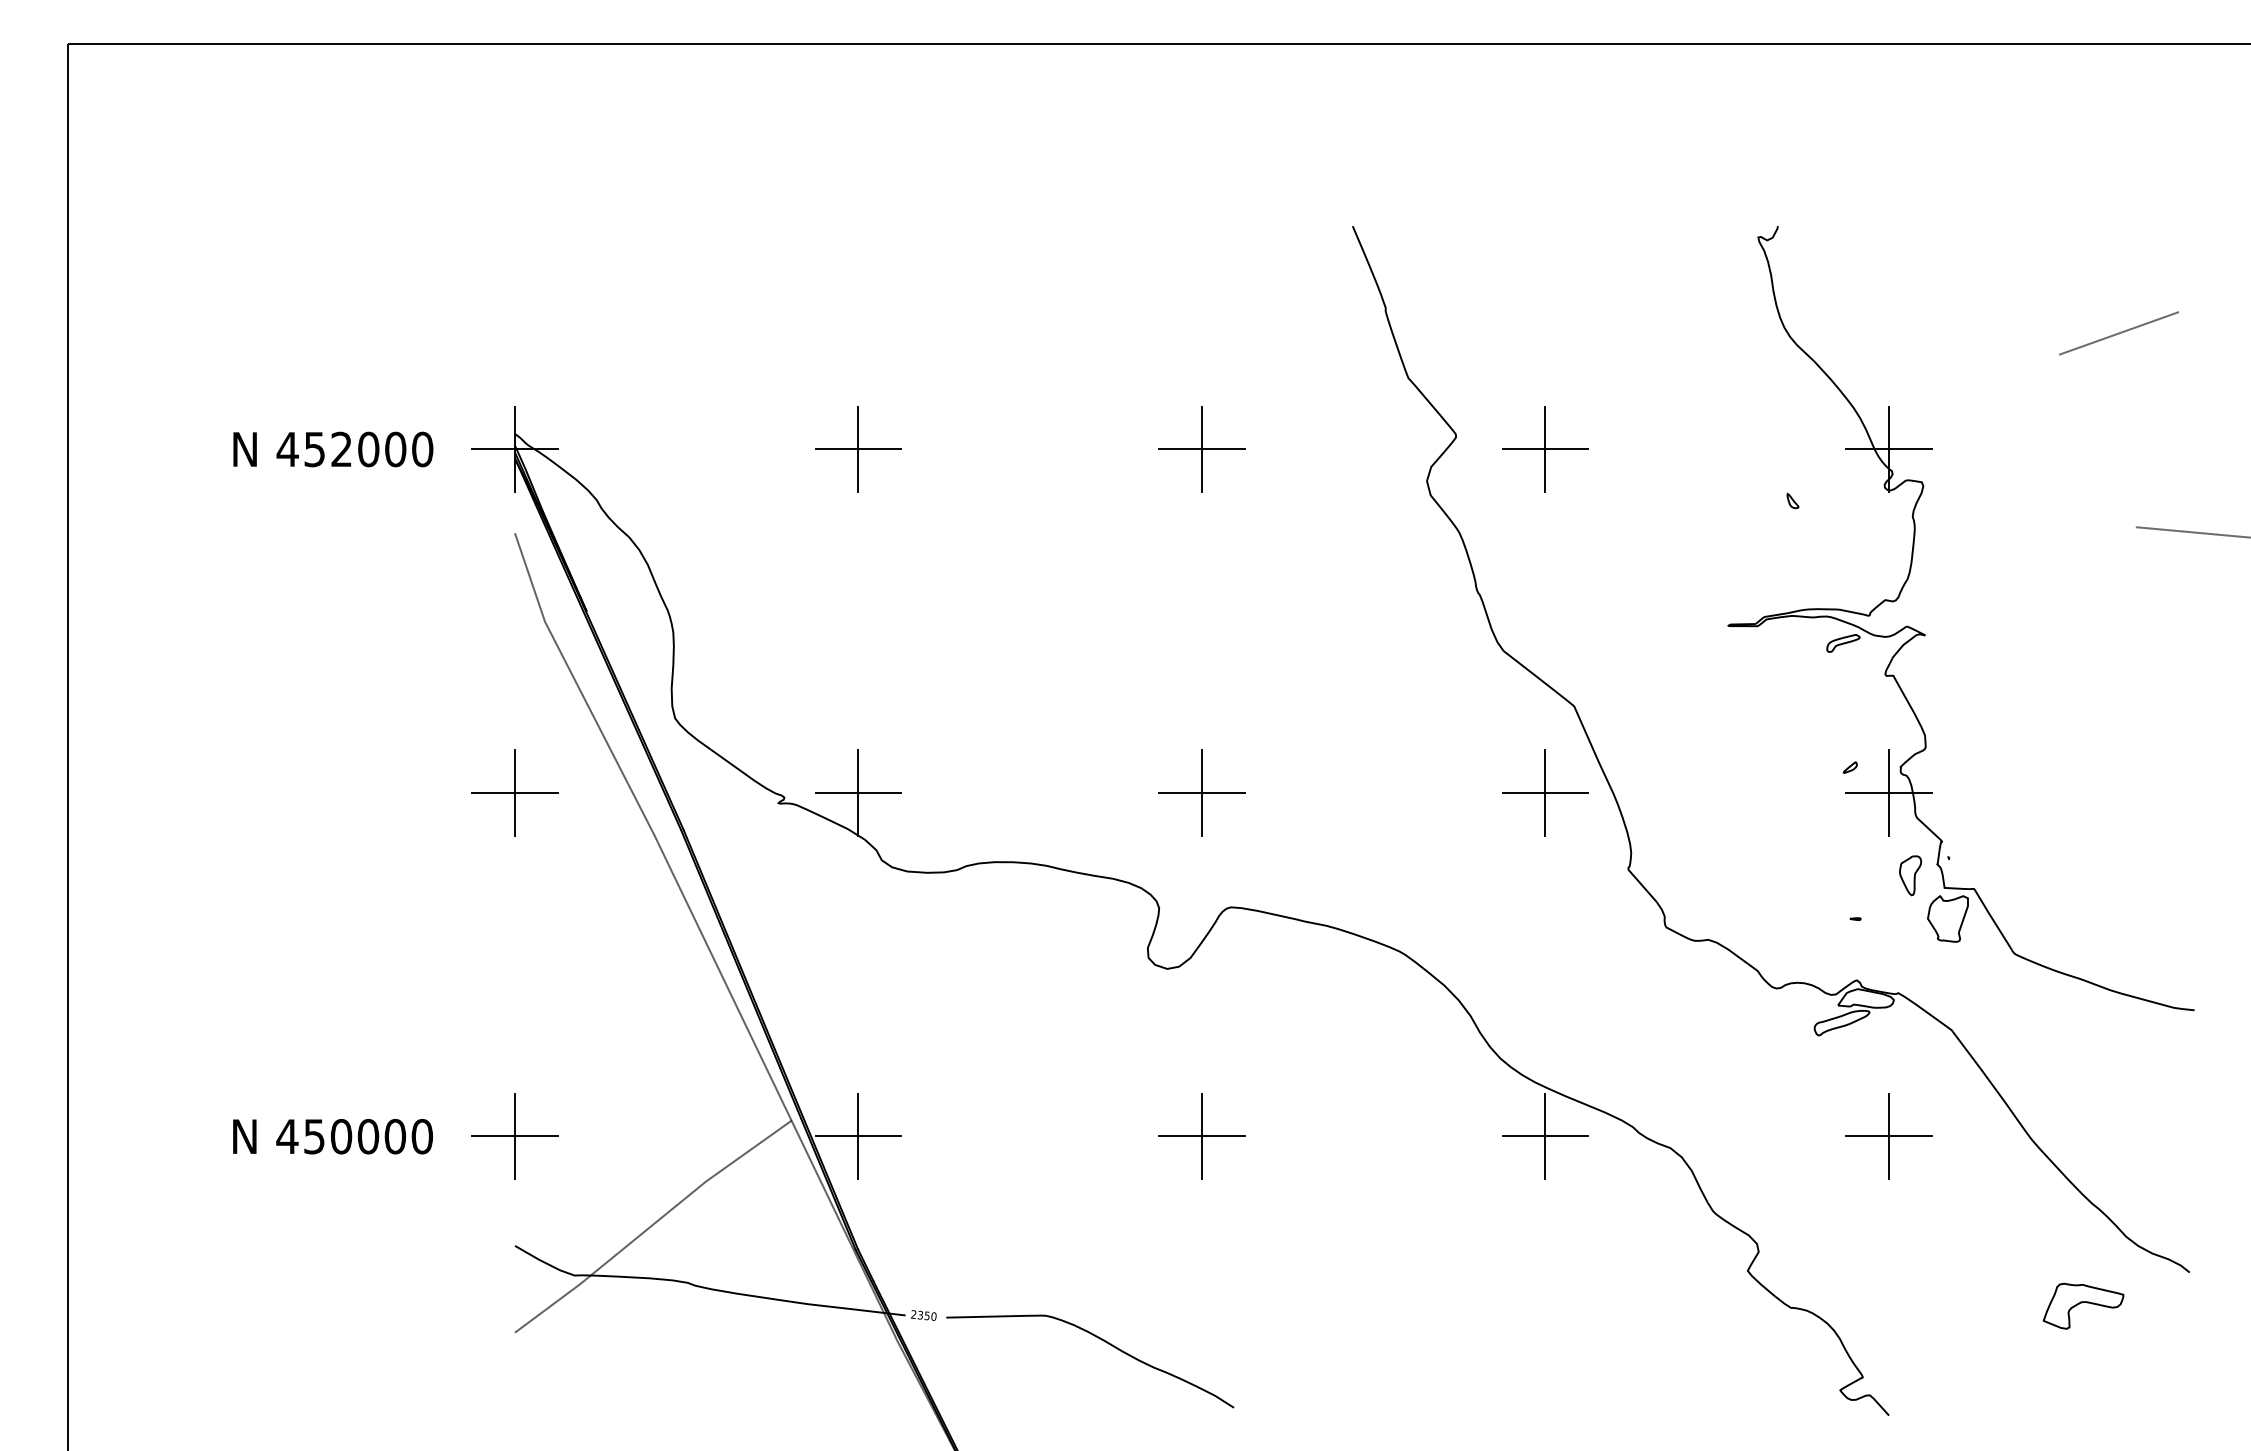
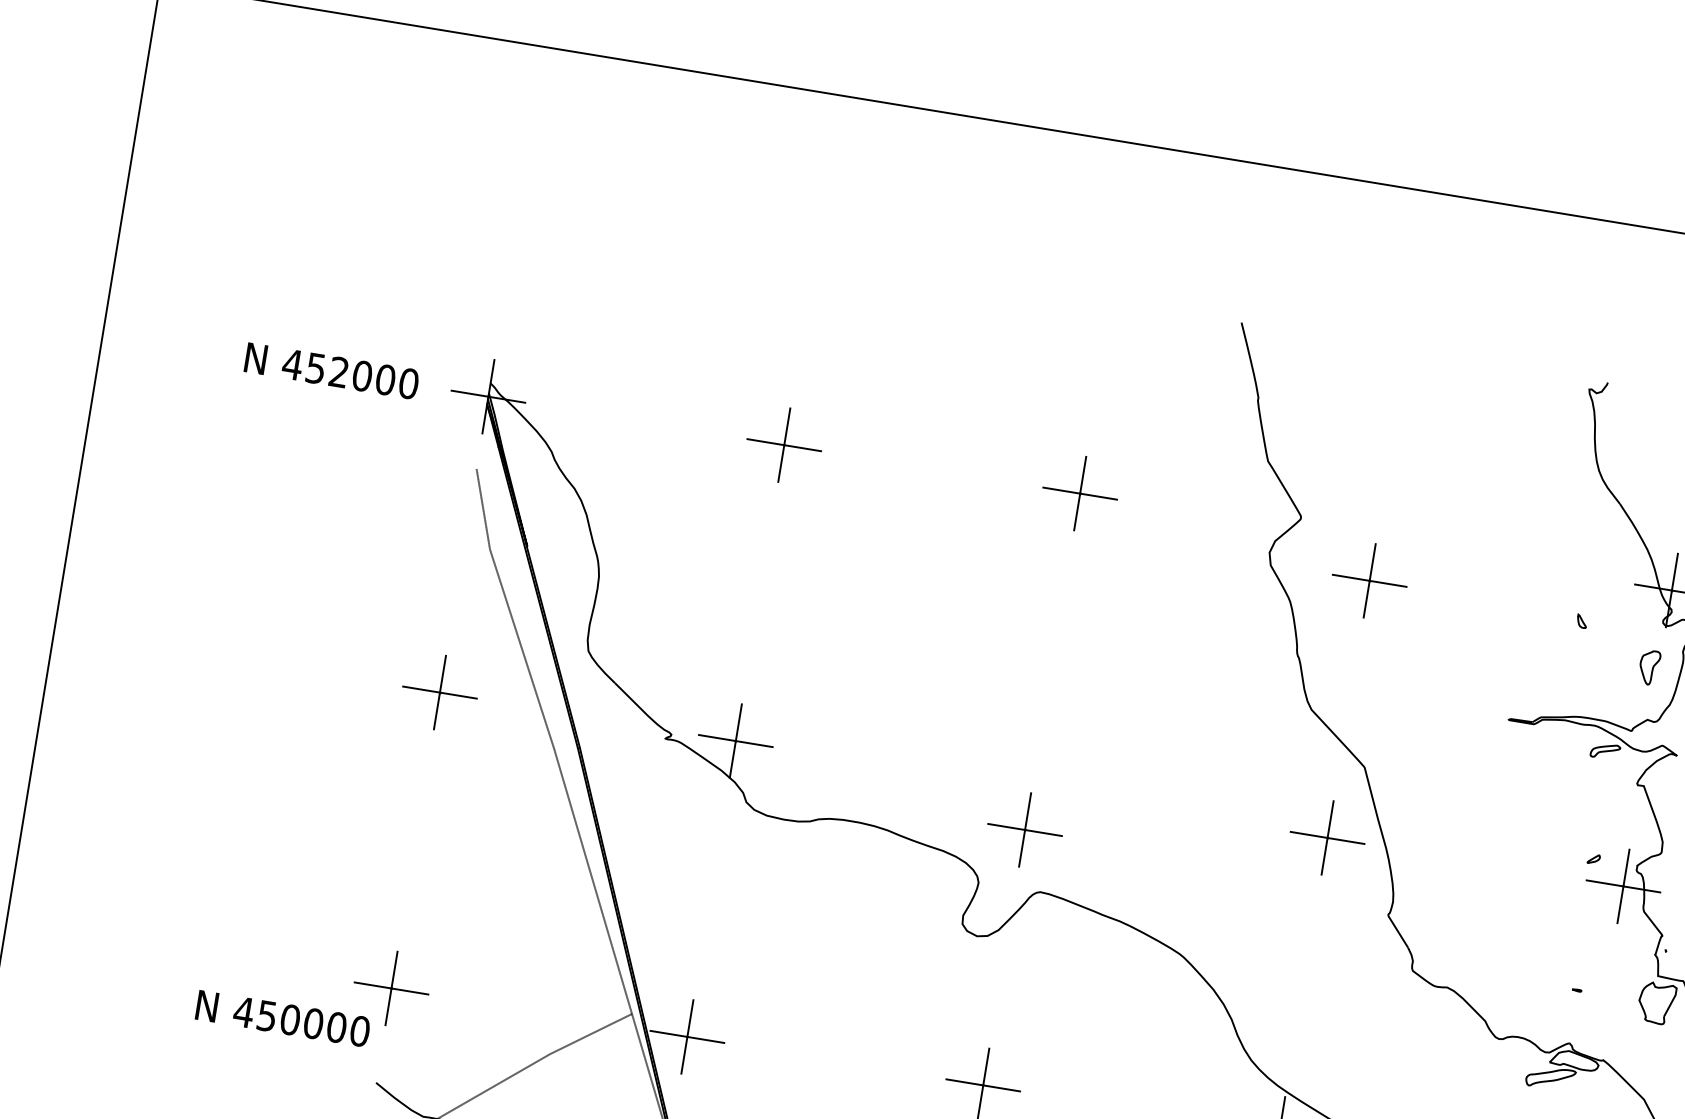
part: (1545, 449) -> (1369, 580), moved
part: (1201, 792) -> (1024, 829), moved
part: (1910, 875) -> (1649, 667), moved
text: (332, 1136) -> (282, 1018), moved

